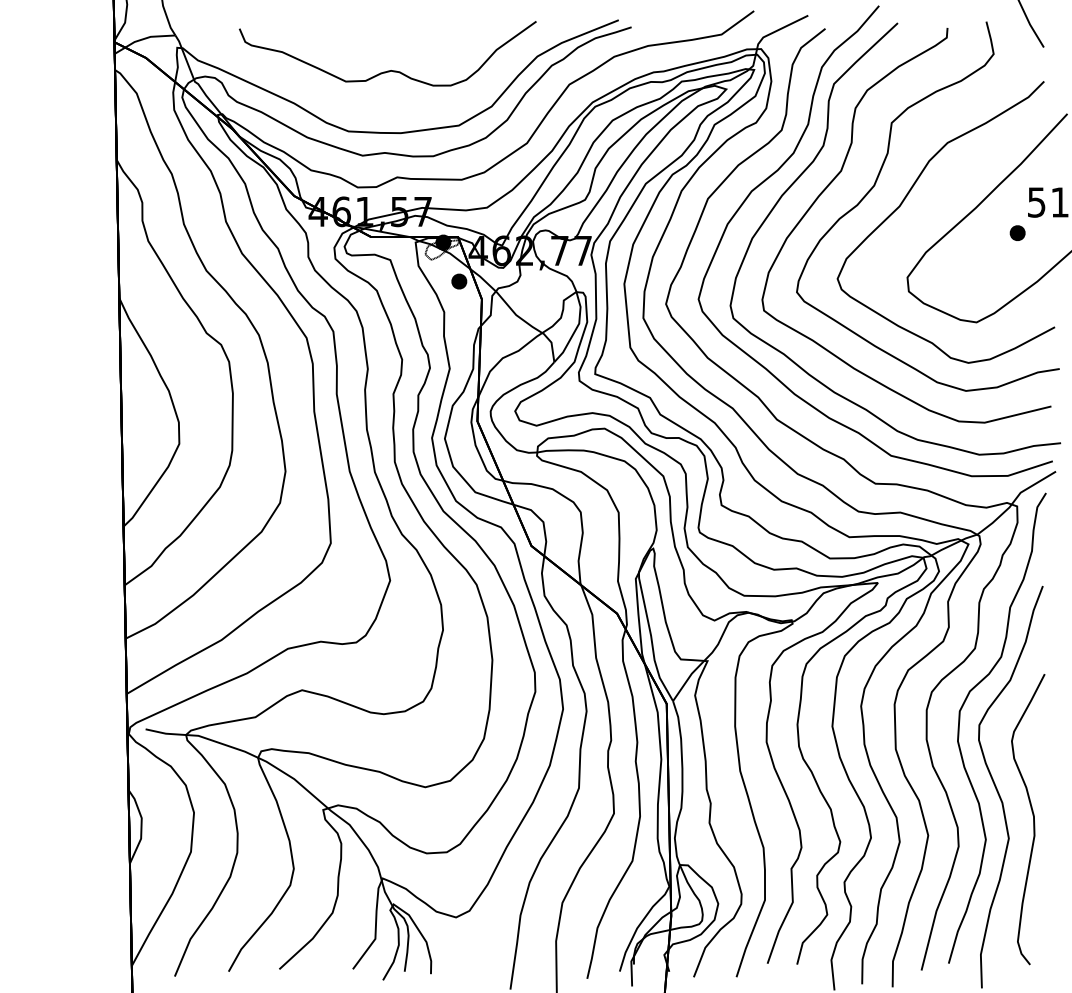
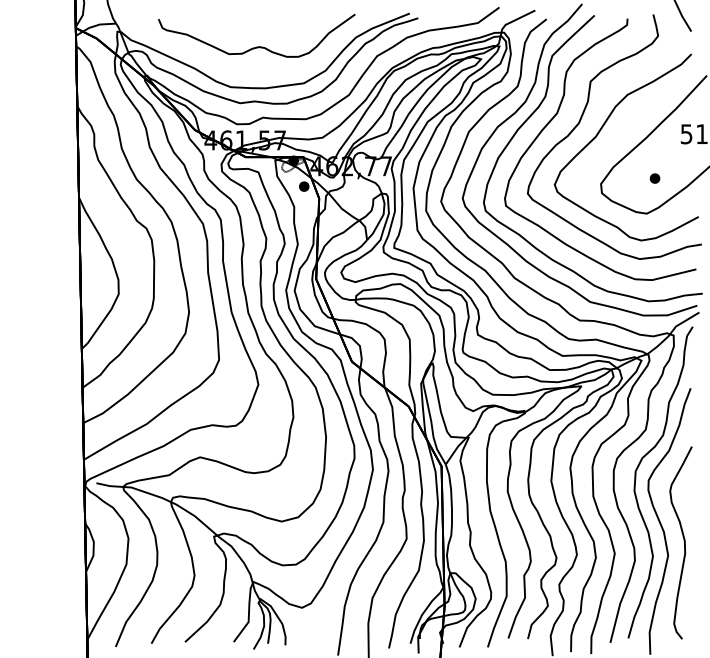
part: (1016, 233) -> (654, 178), moved

